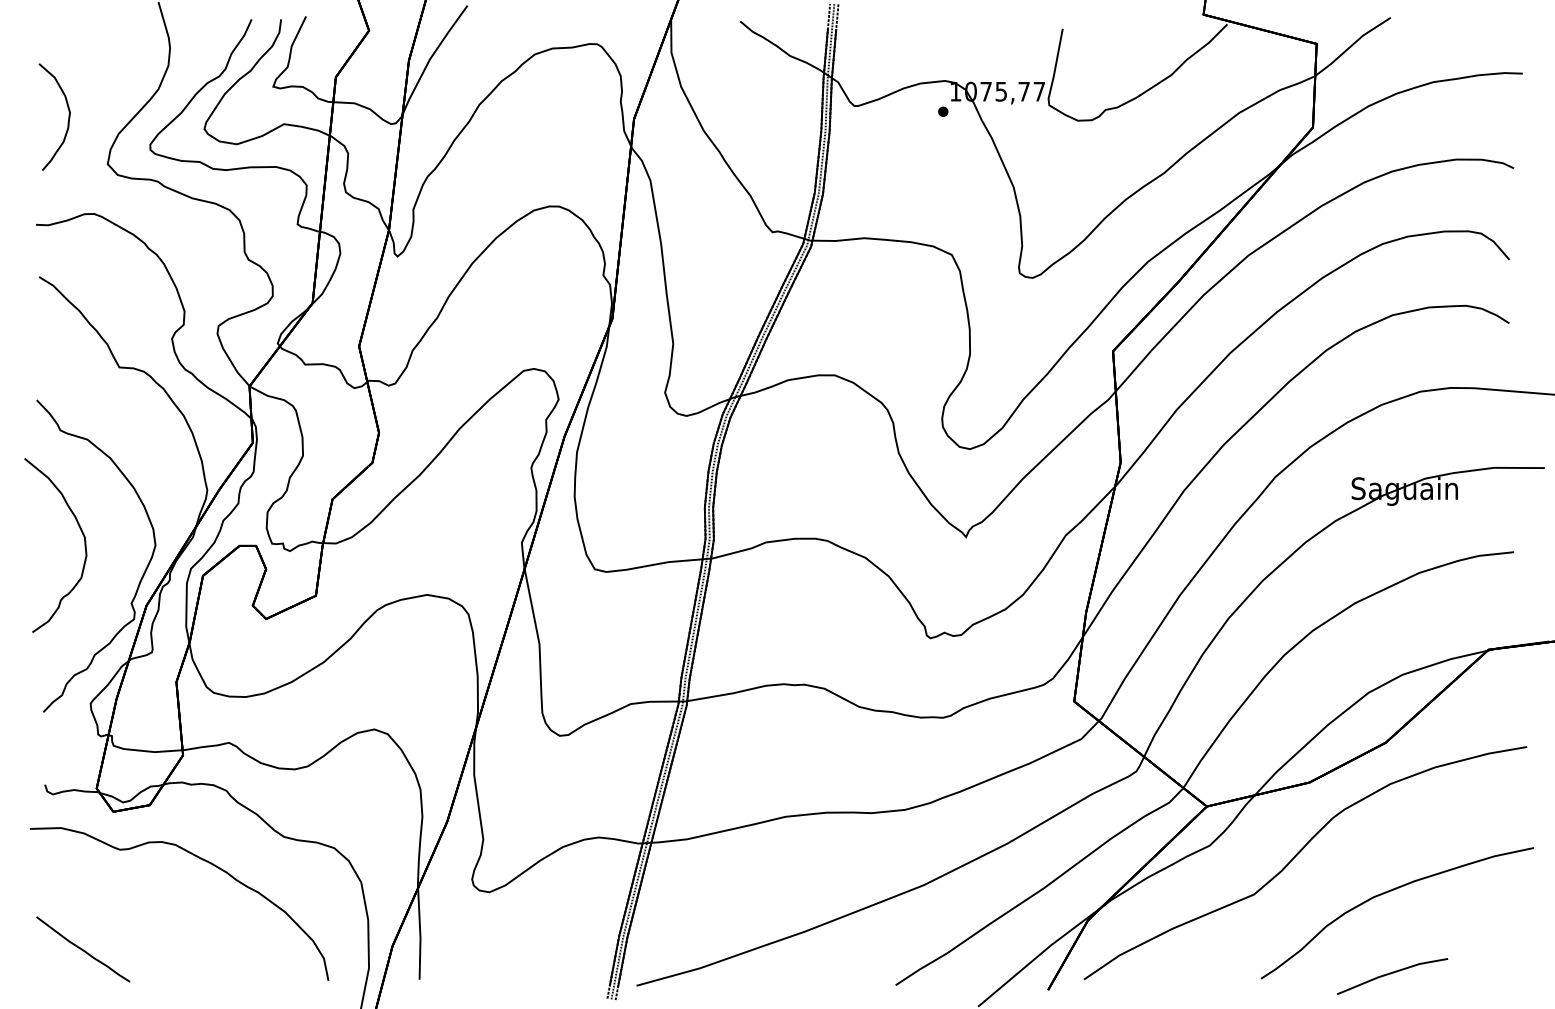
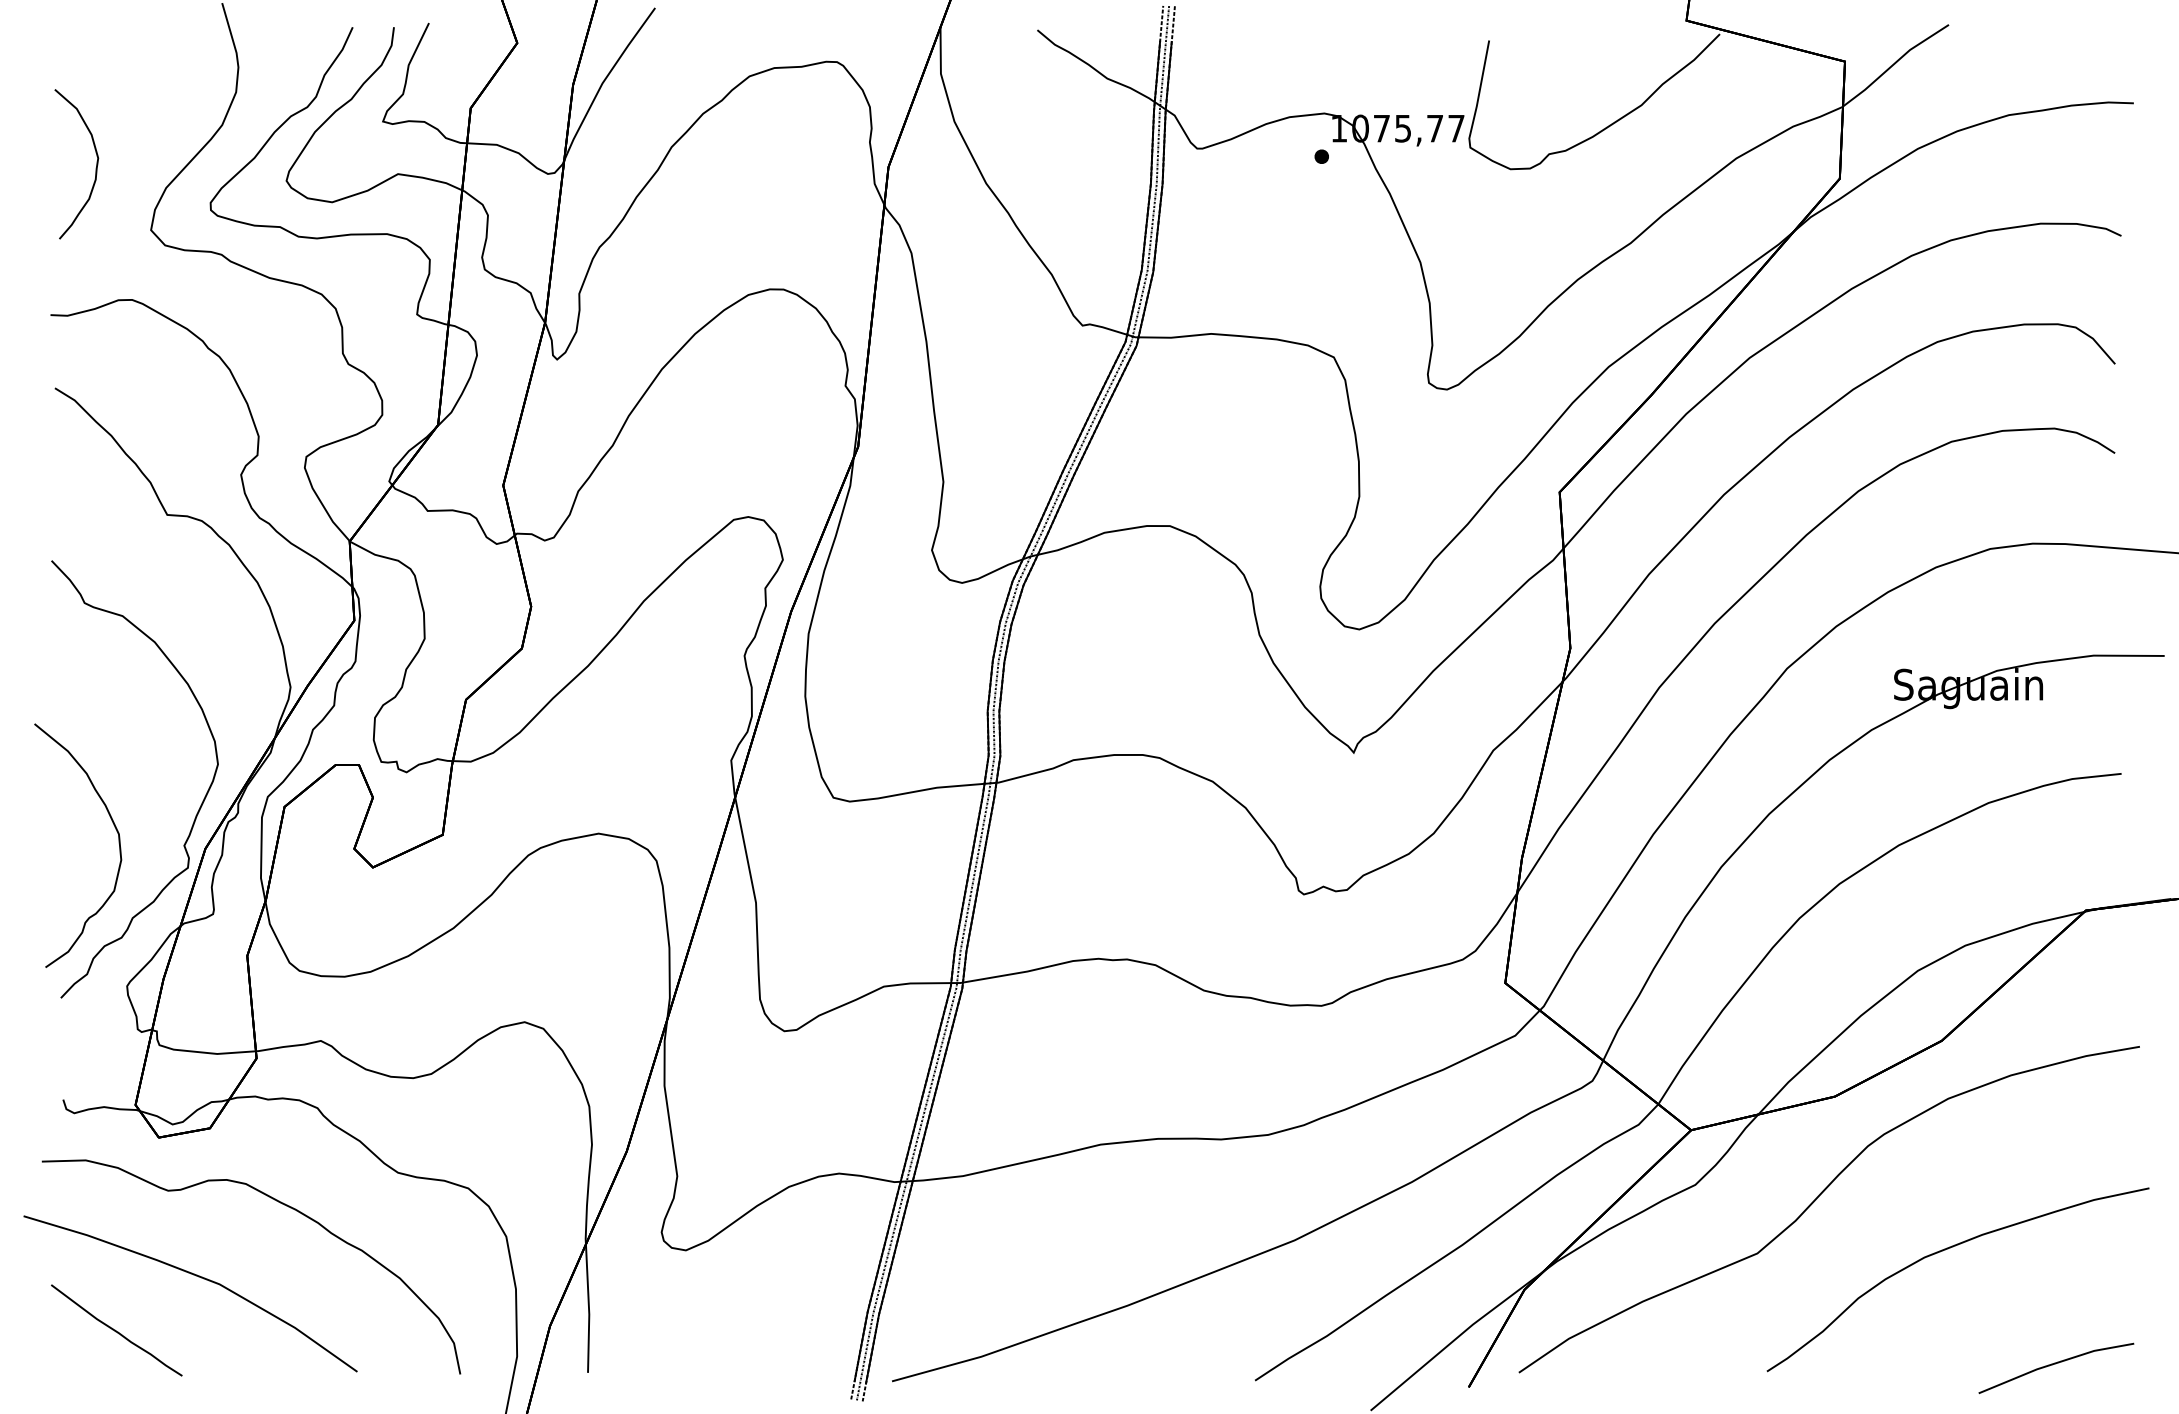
curve: (84, 545) -> (118, 845), moved
curve: (140, 911) -> (196, 1277), added
line: (1390, 974) -> (2053, 1365), moved

